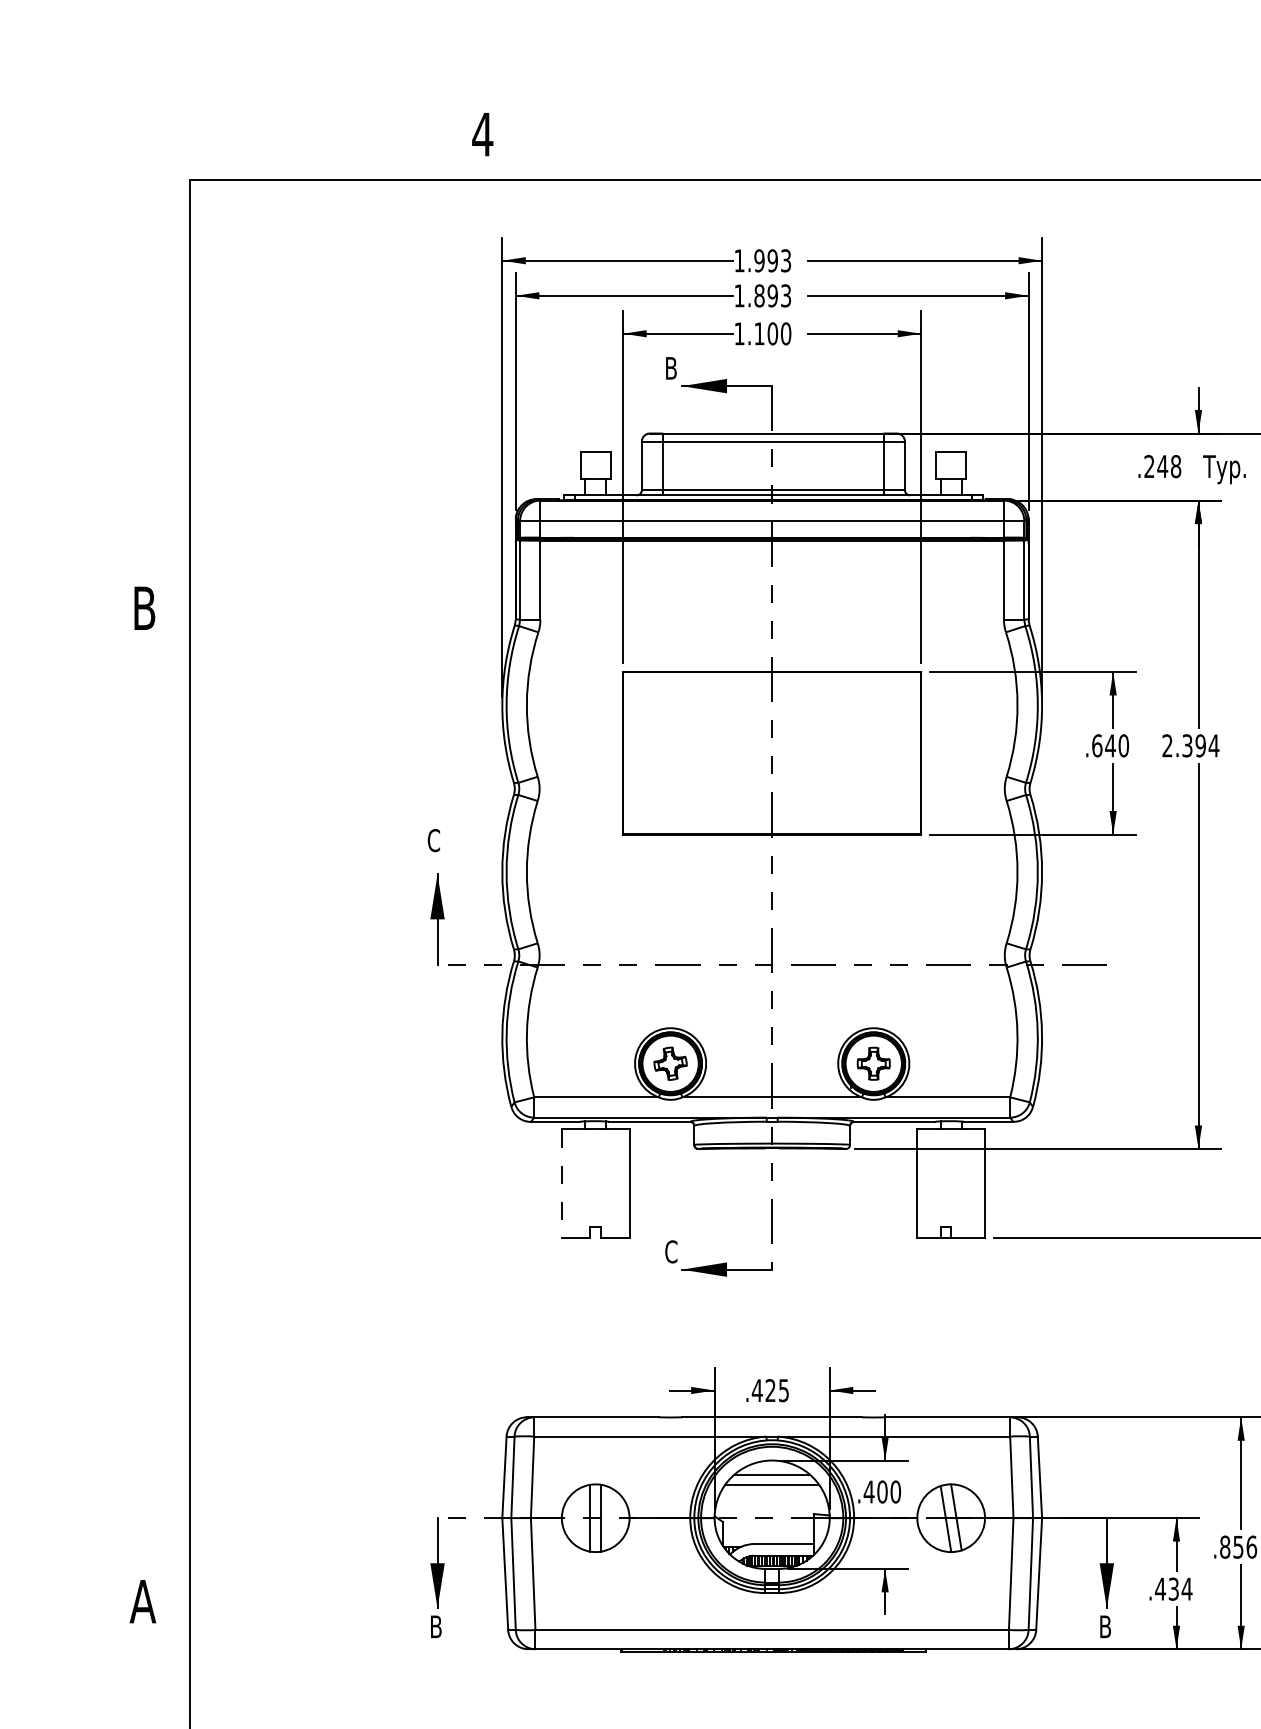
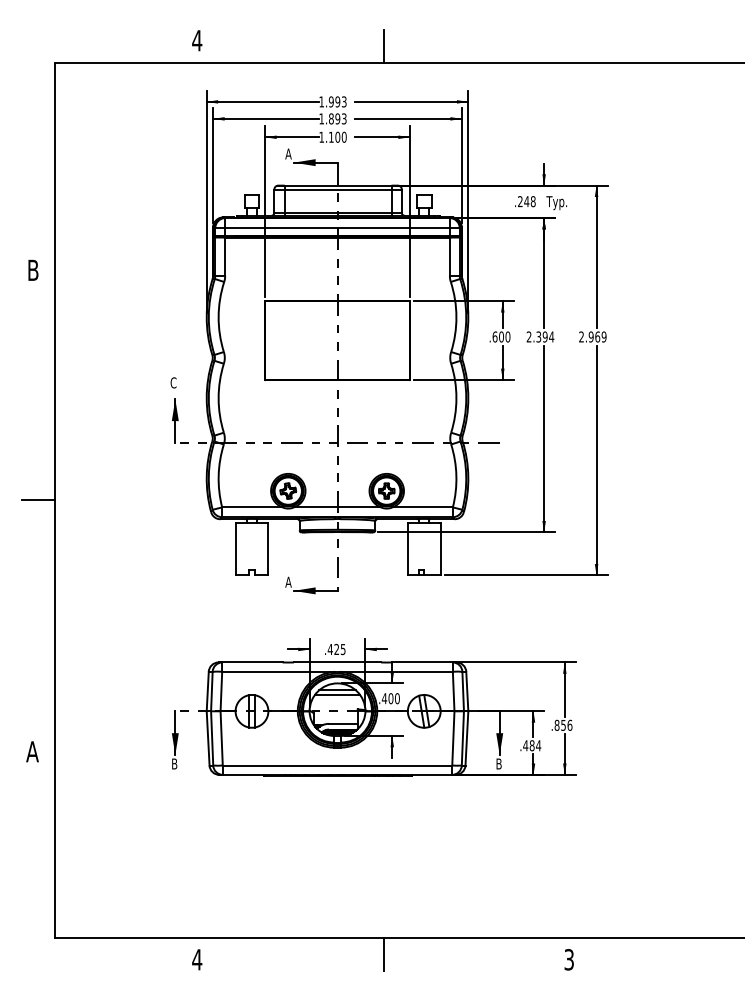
line: (867, 146) -> (383, 46), added
text: (671, 367) -> (288, 153), B -> A
text: (1110, 744) -> (501, 336), .640 -> .600
line: (155, 1083) -> (38, 500), added
line: (561, 1184) -> (235, 549), dashed -> solid
text: (671, 1250) -> (288, 581), C -> A
text: (1172, 1588) -> (531, 745), .434 -> .484

